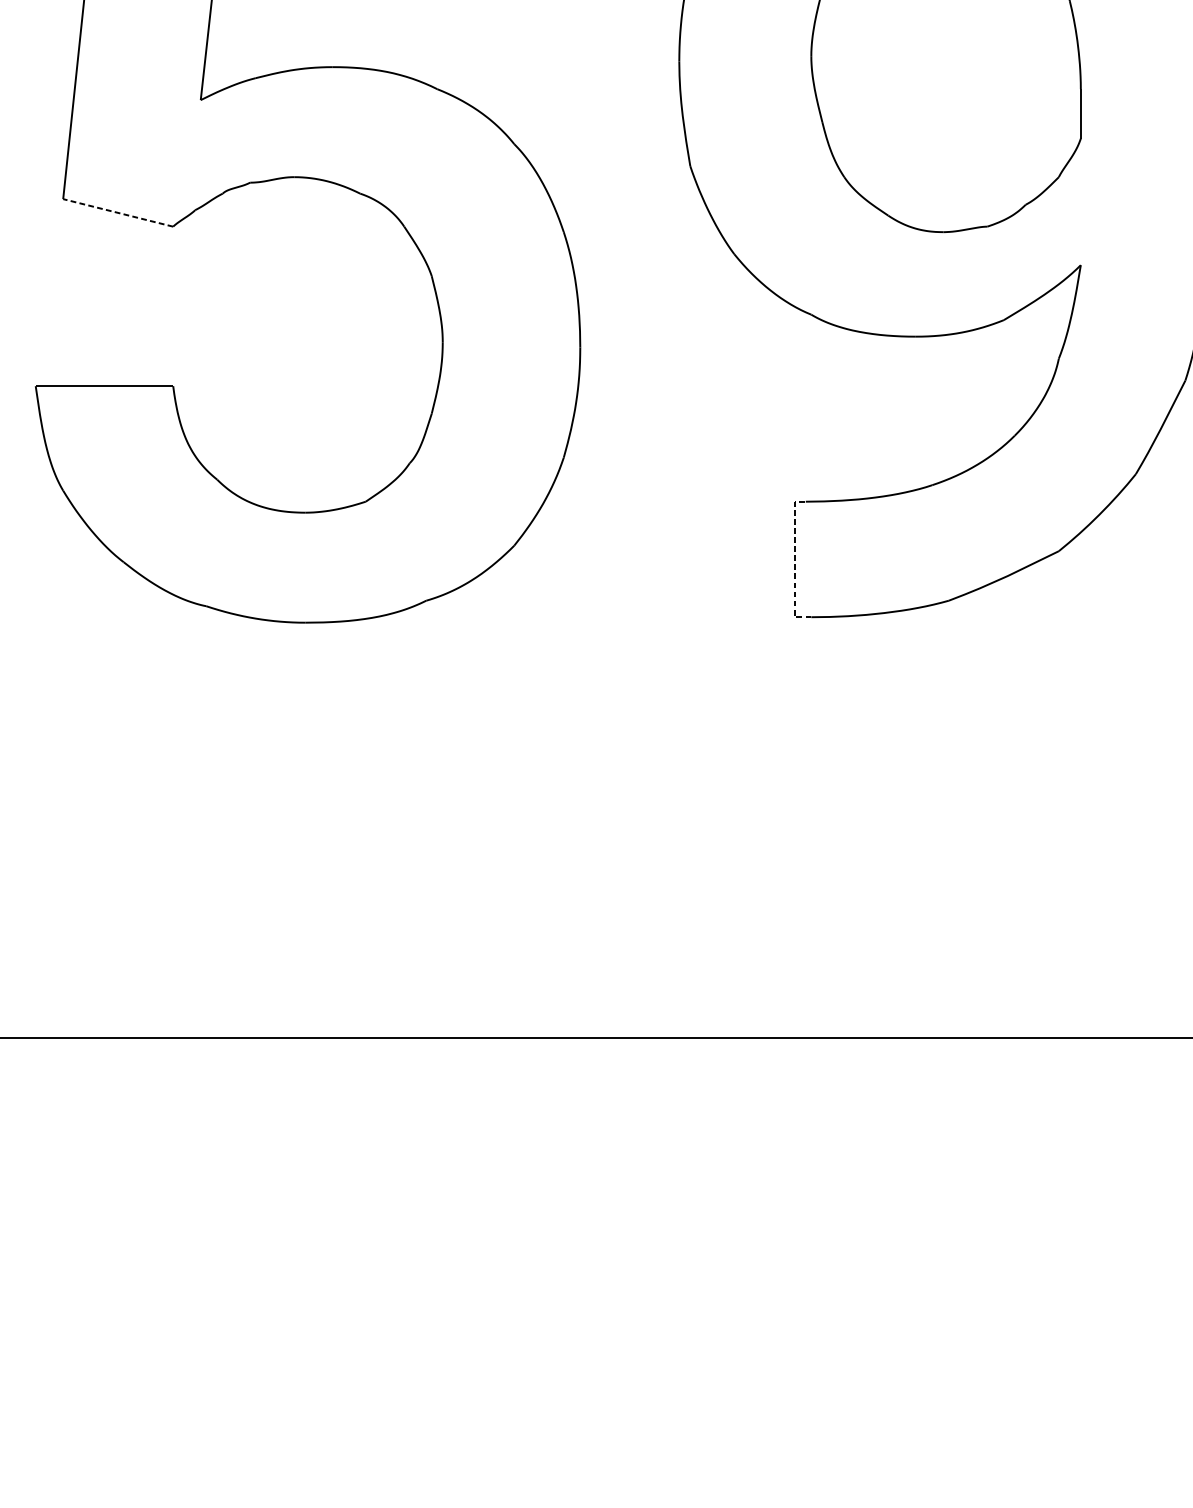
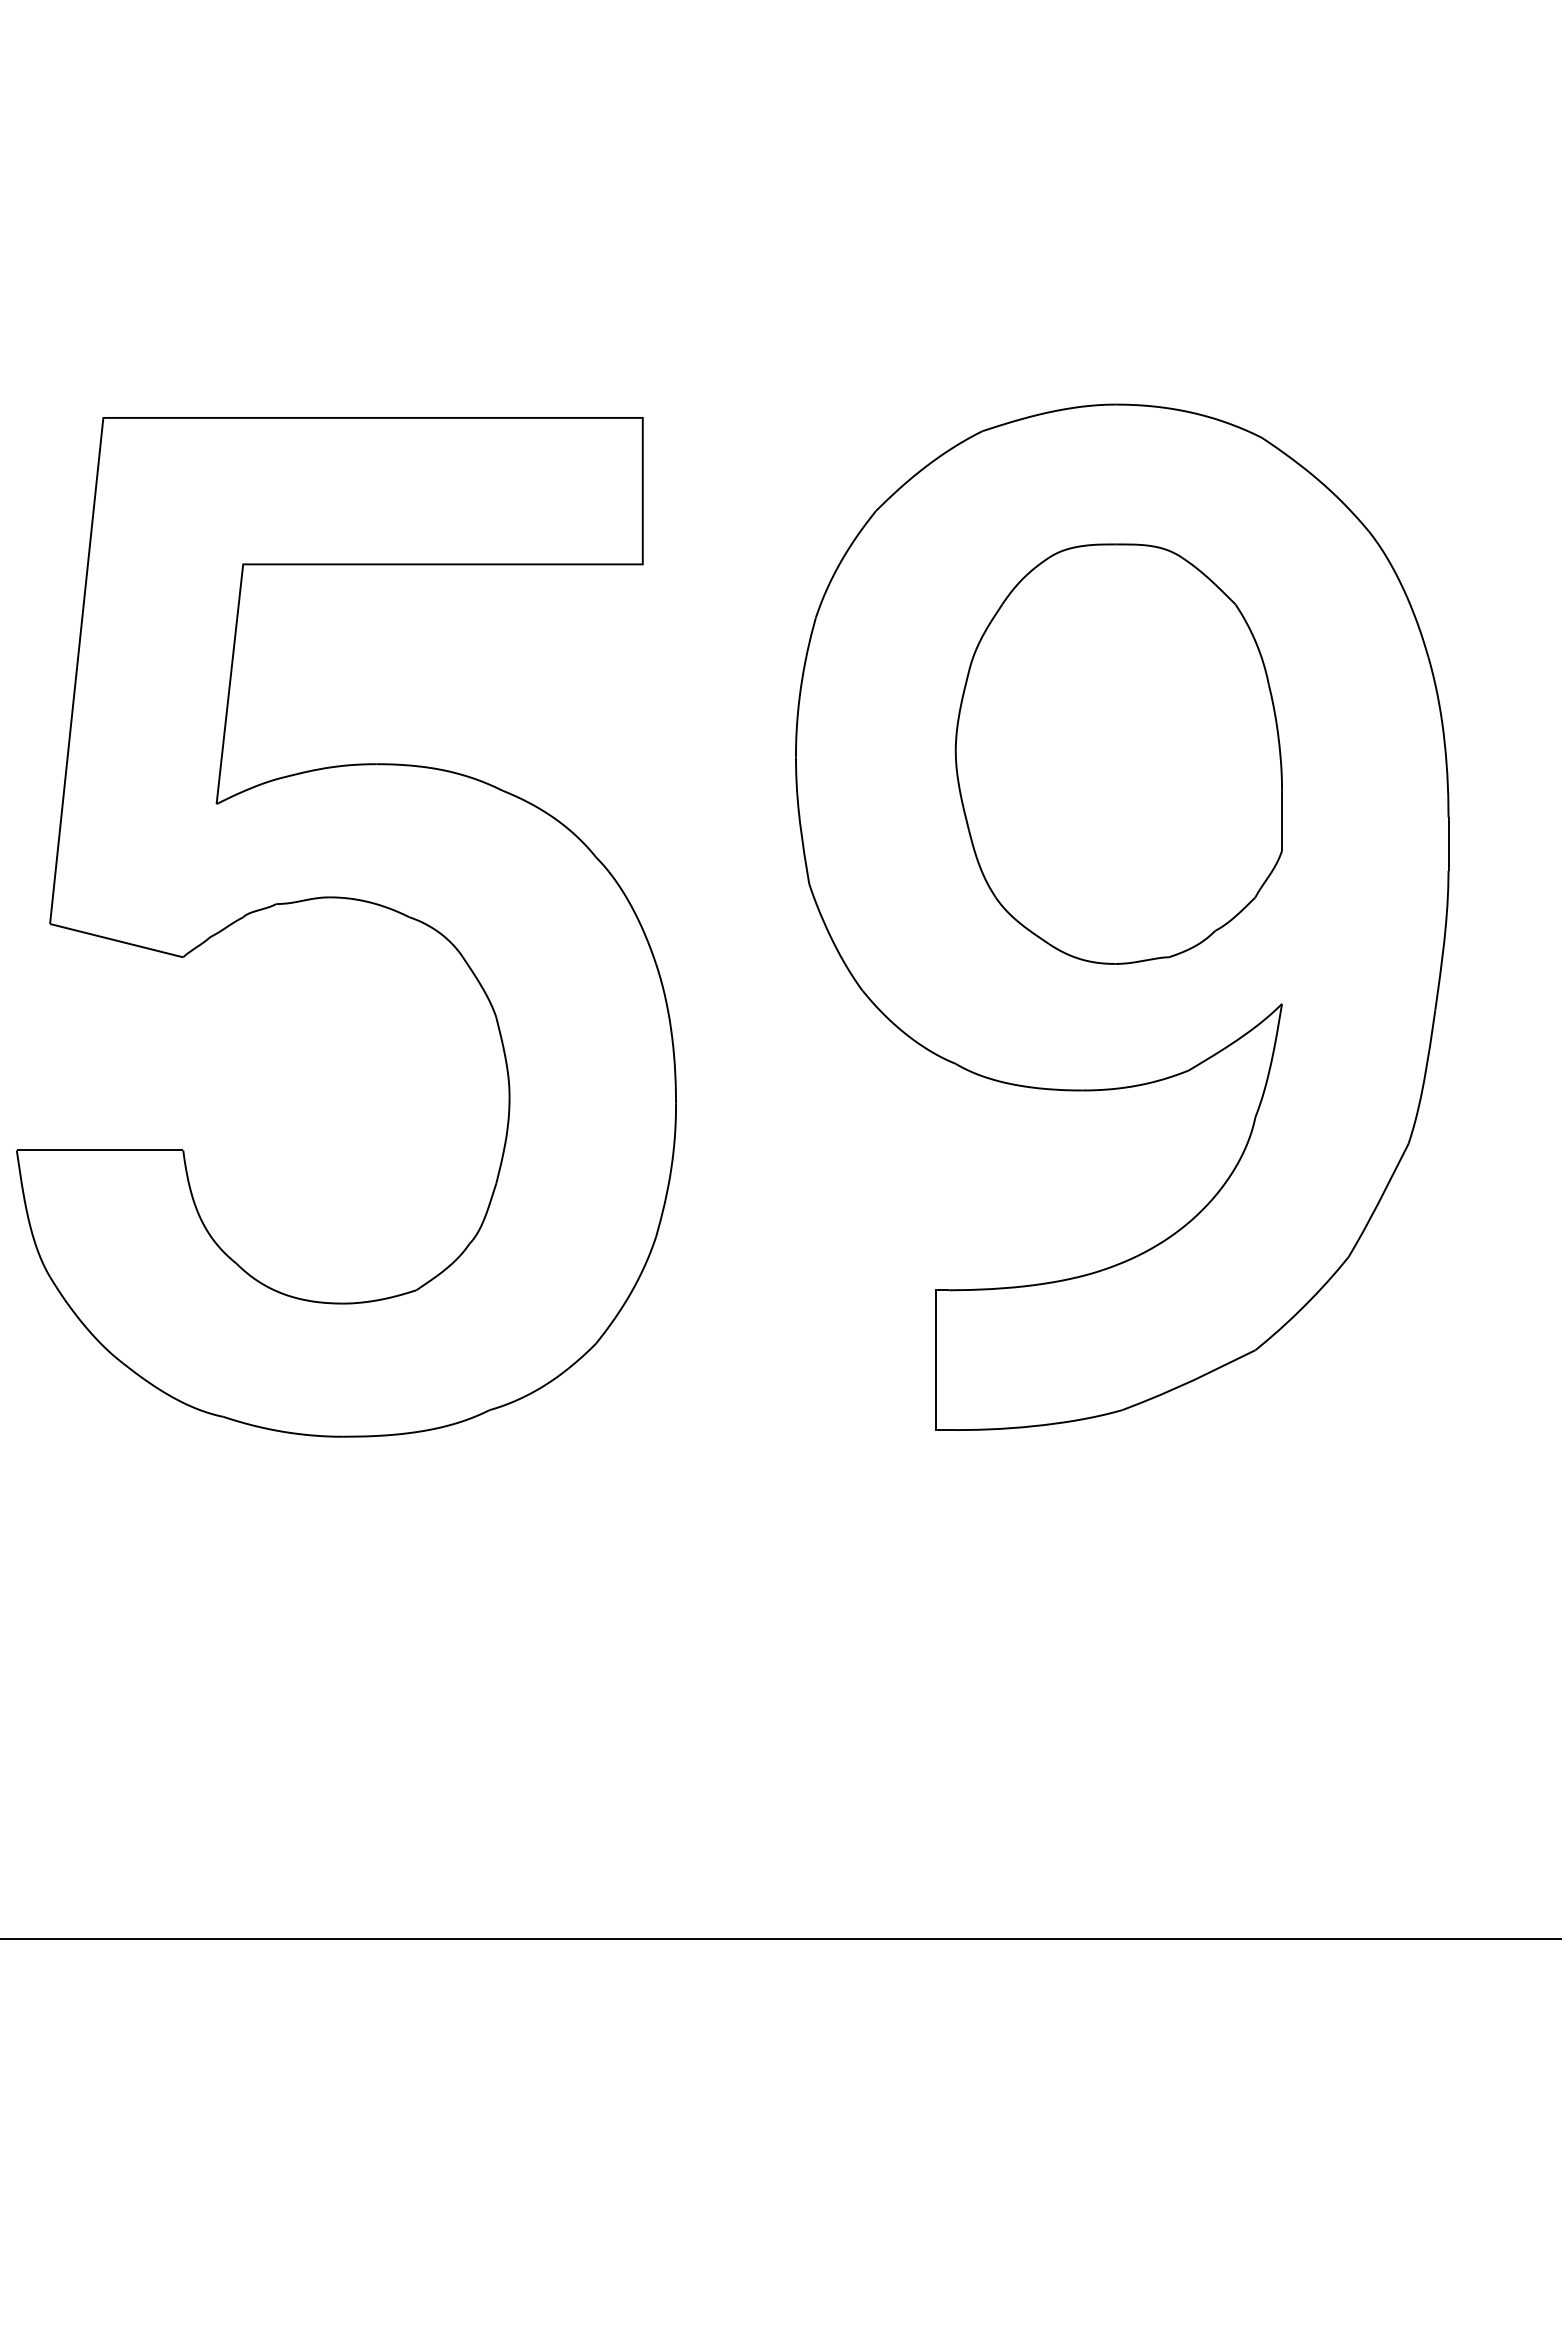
line: (118, 212) -> (116, 940), dashed -> solid
line: (794, 562) -> (935, 1363), dashed -> solid

